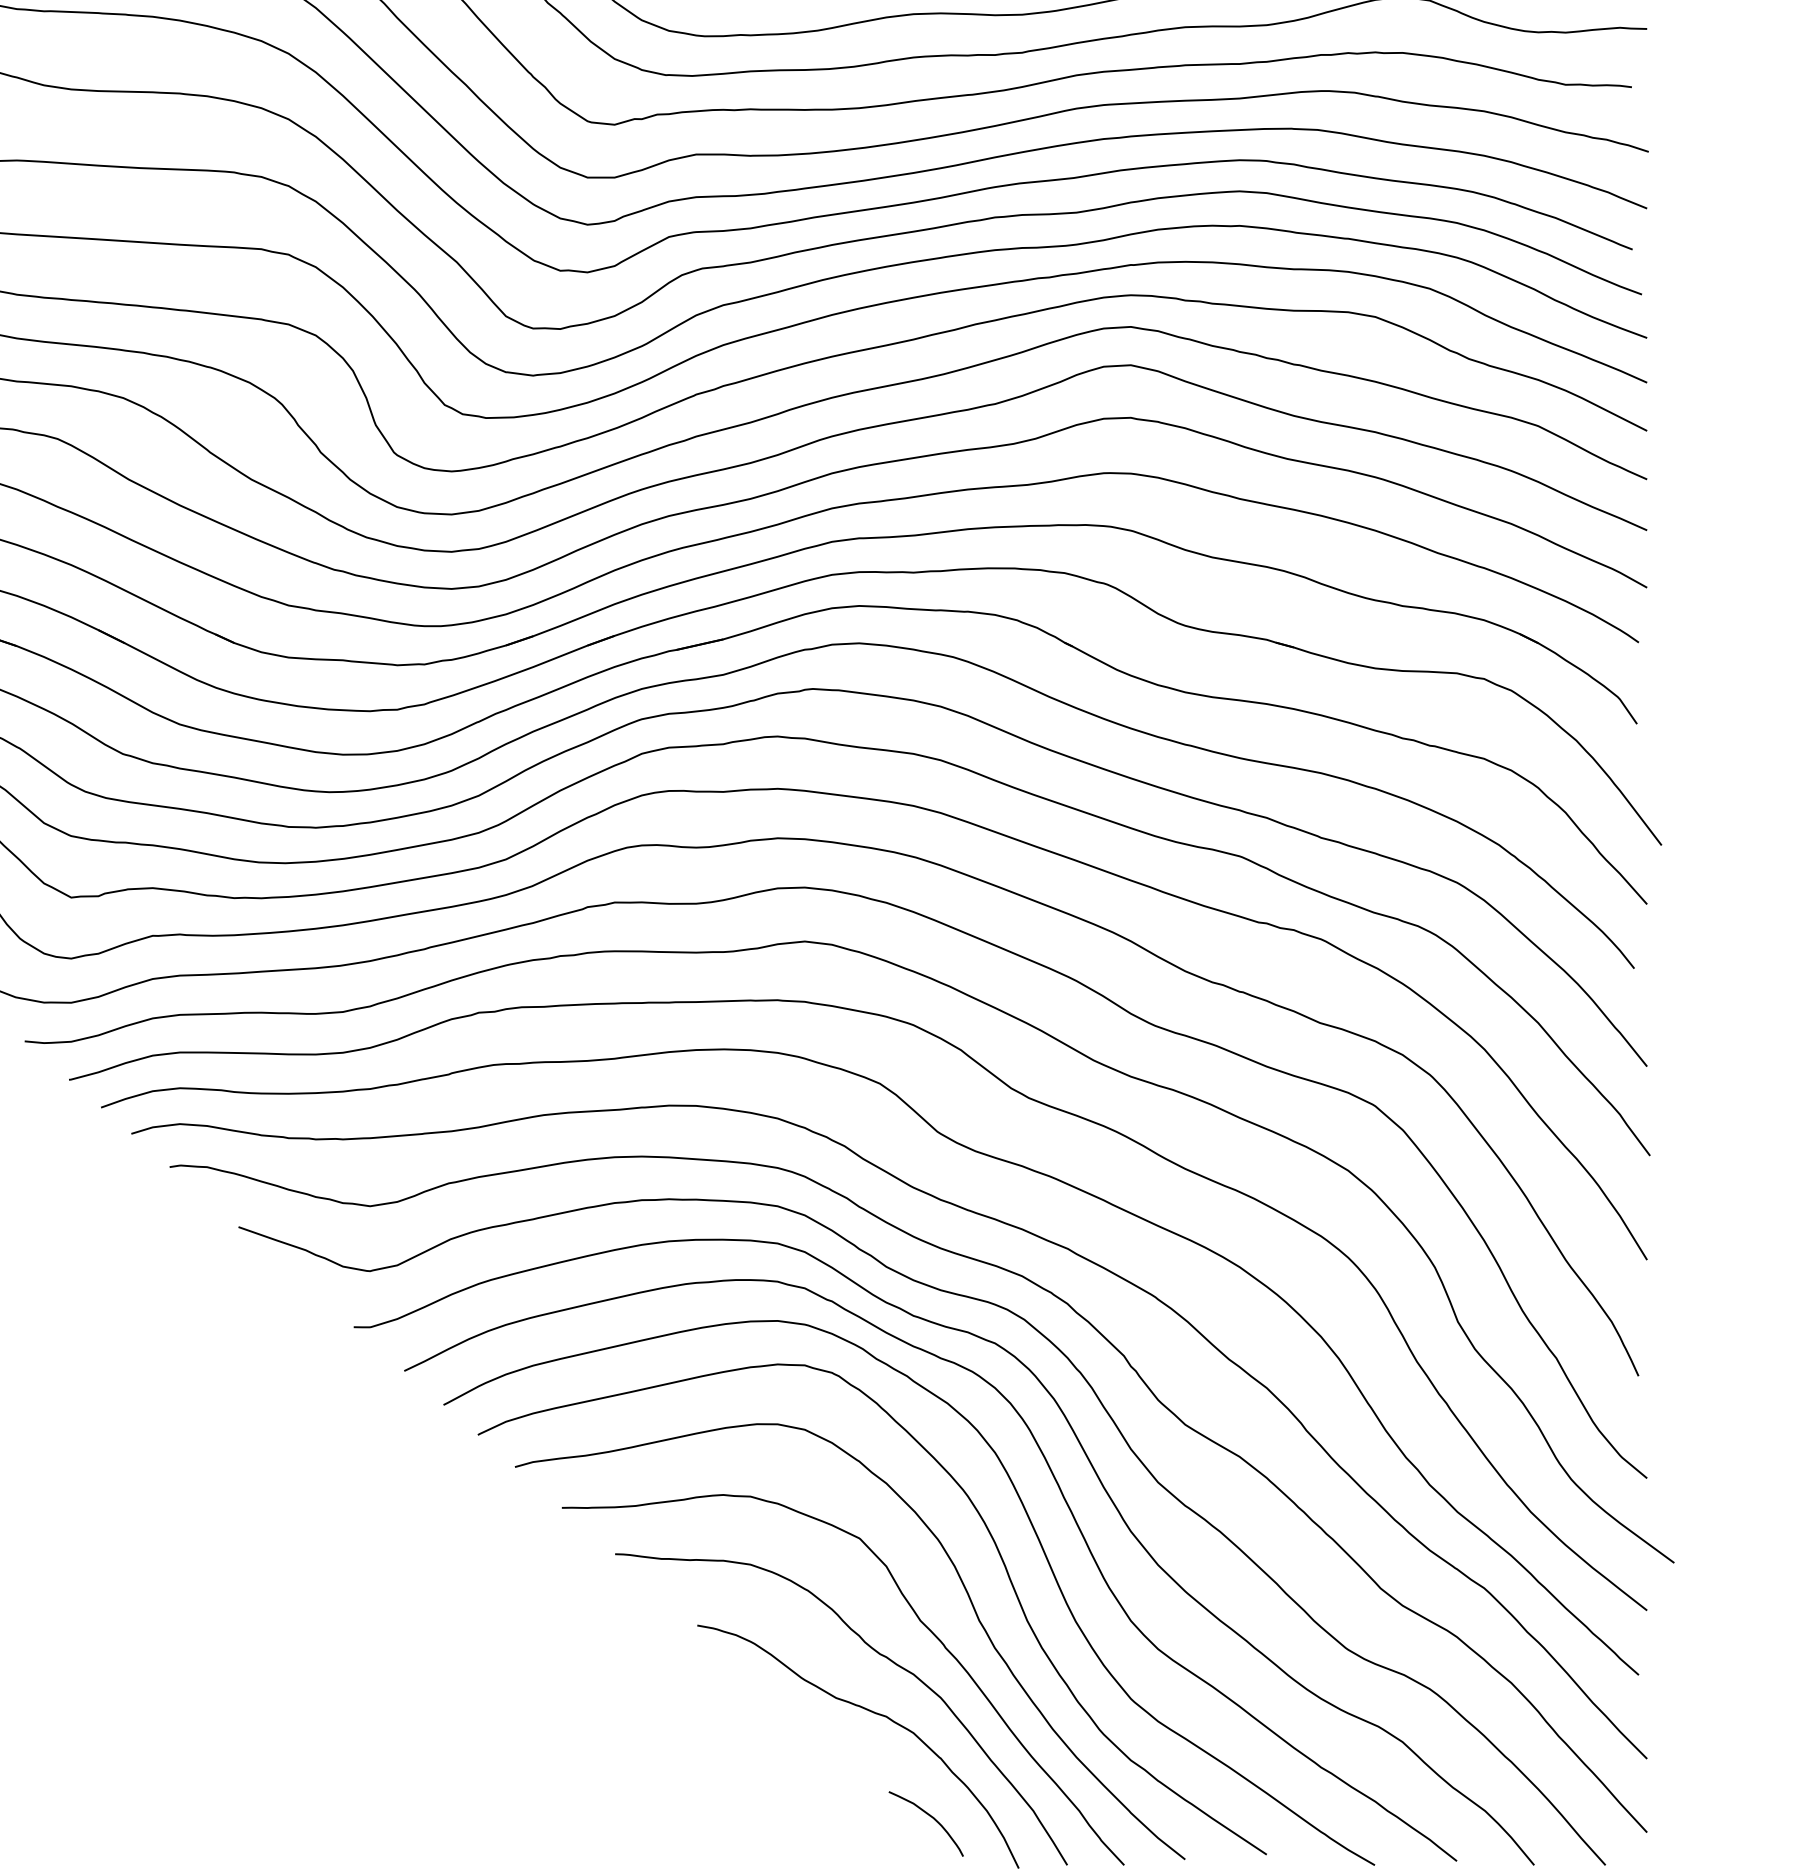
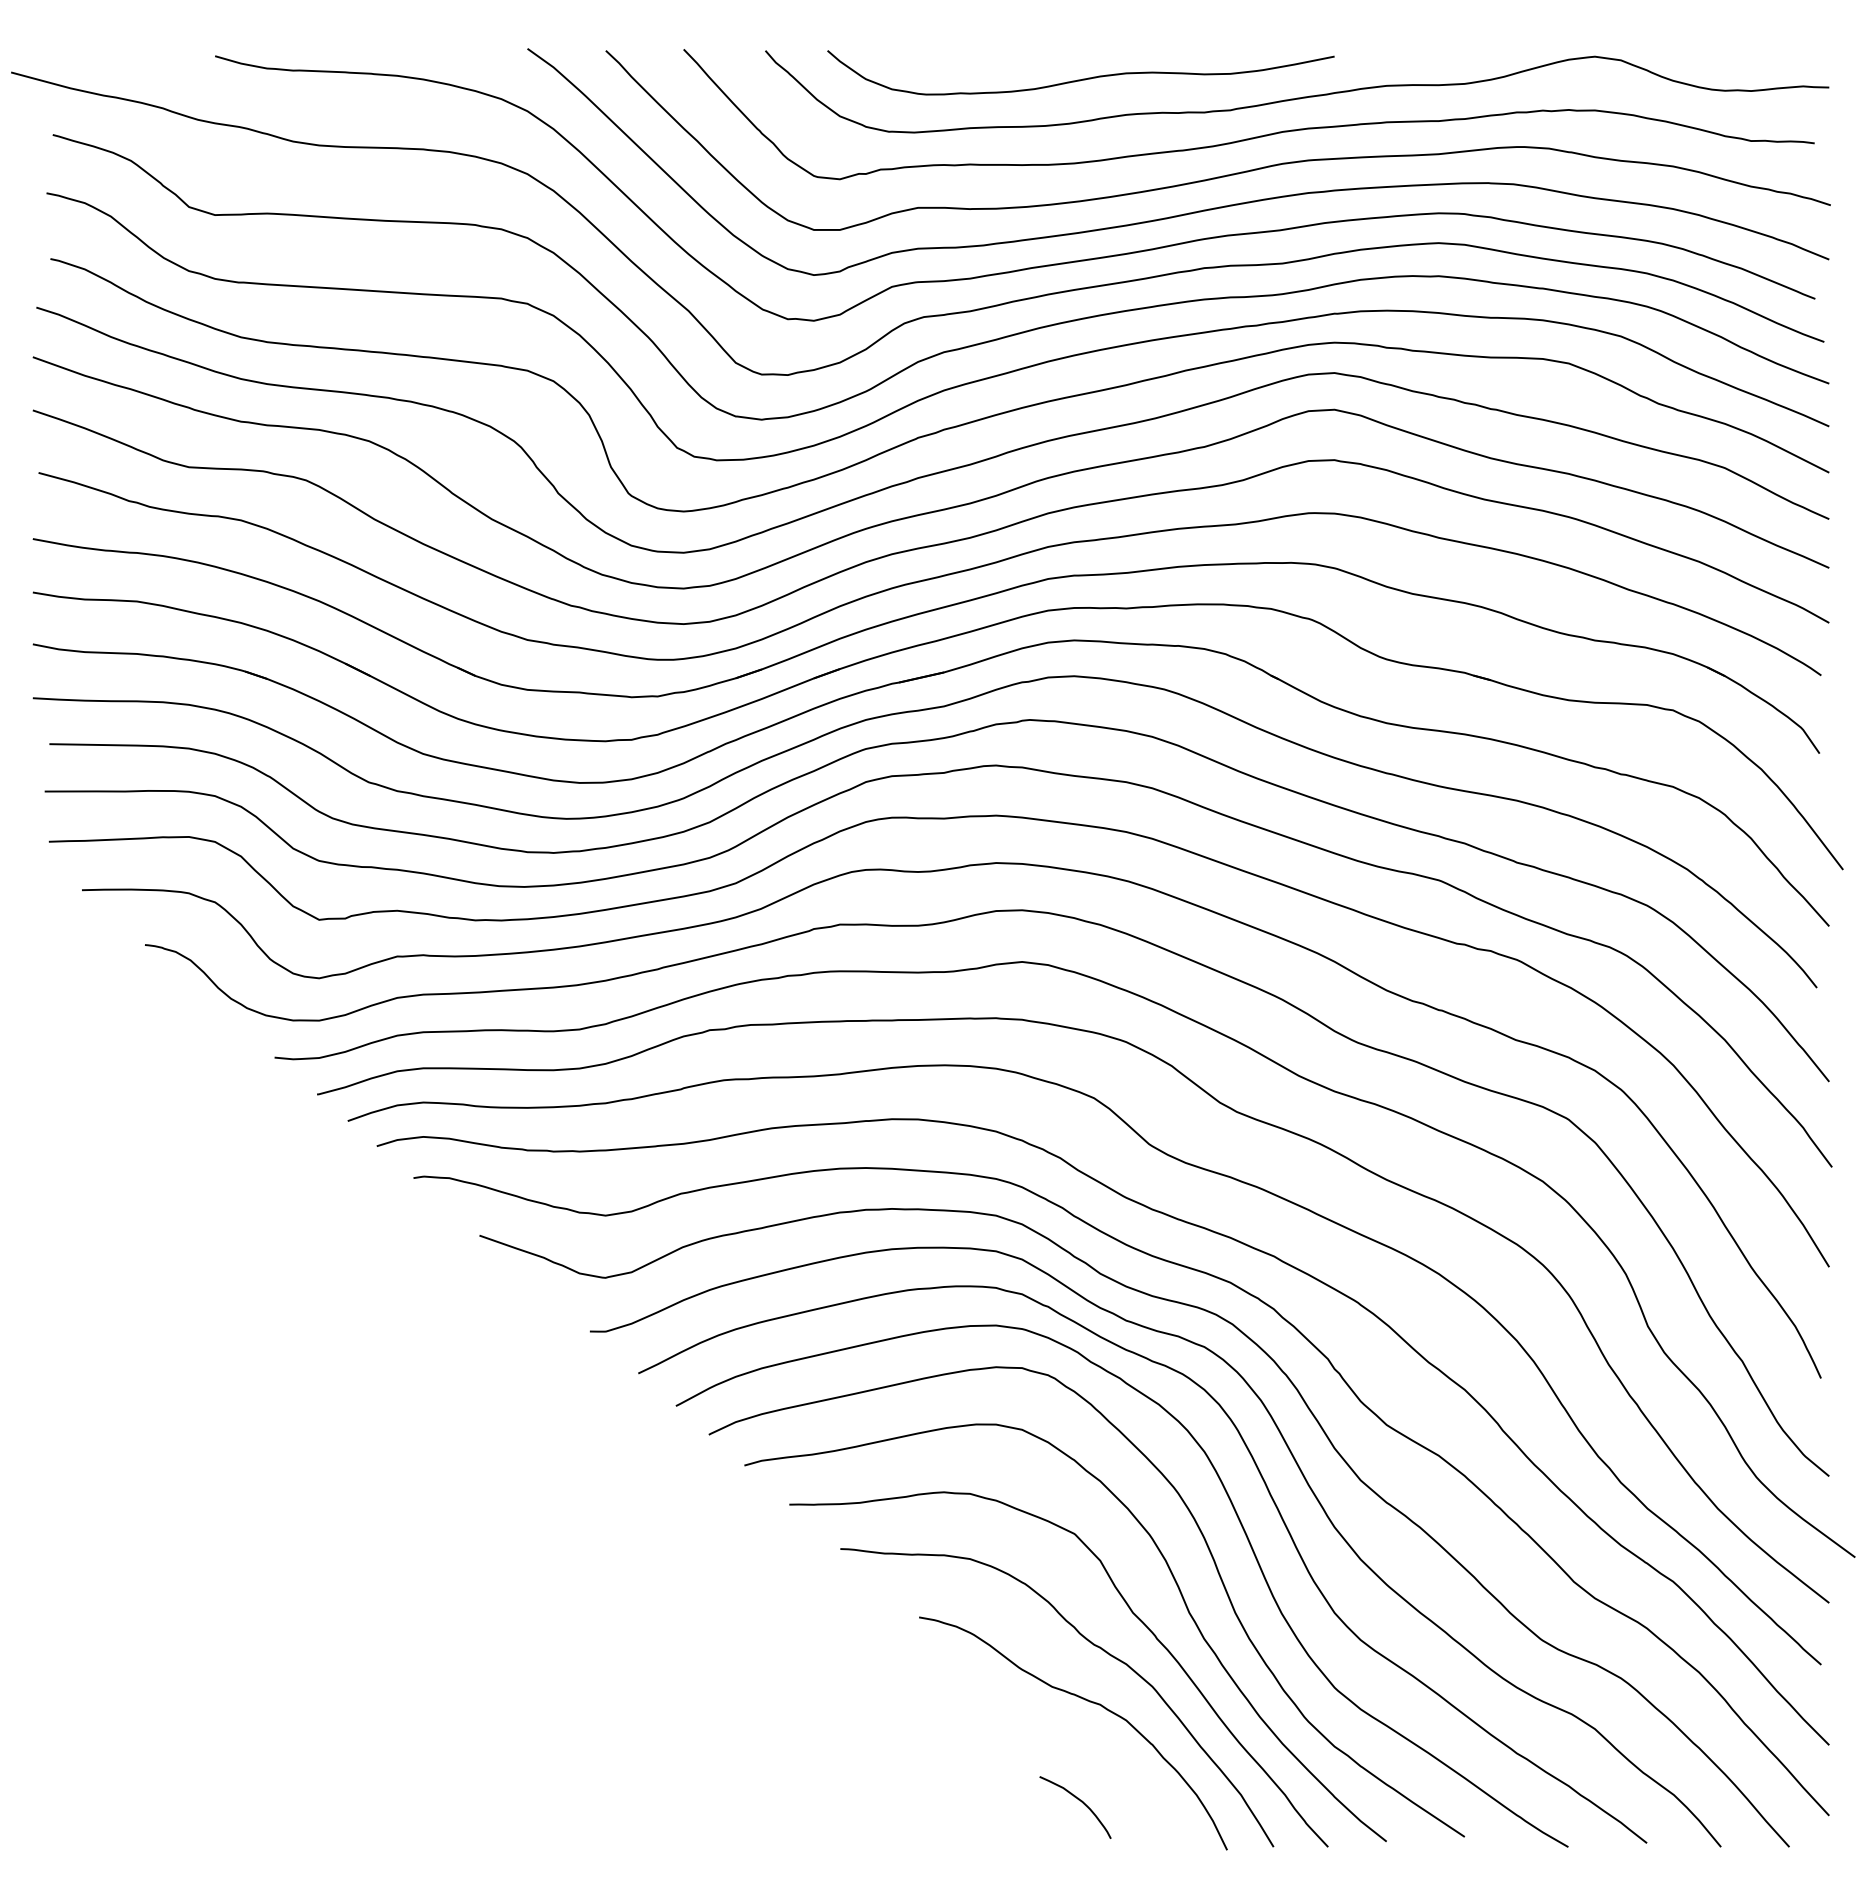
curve: (929, 1816) -> (1078, 1800), moved

